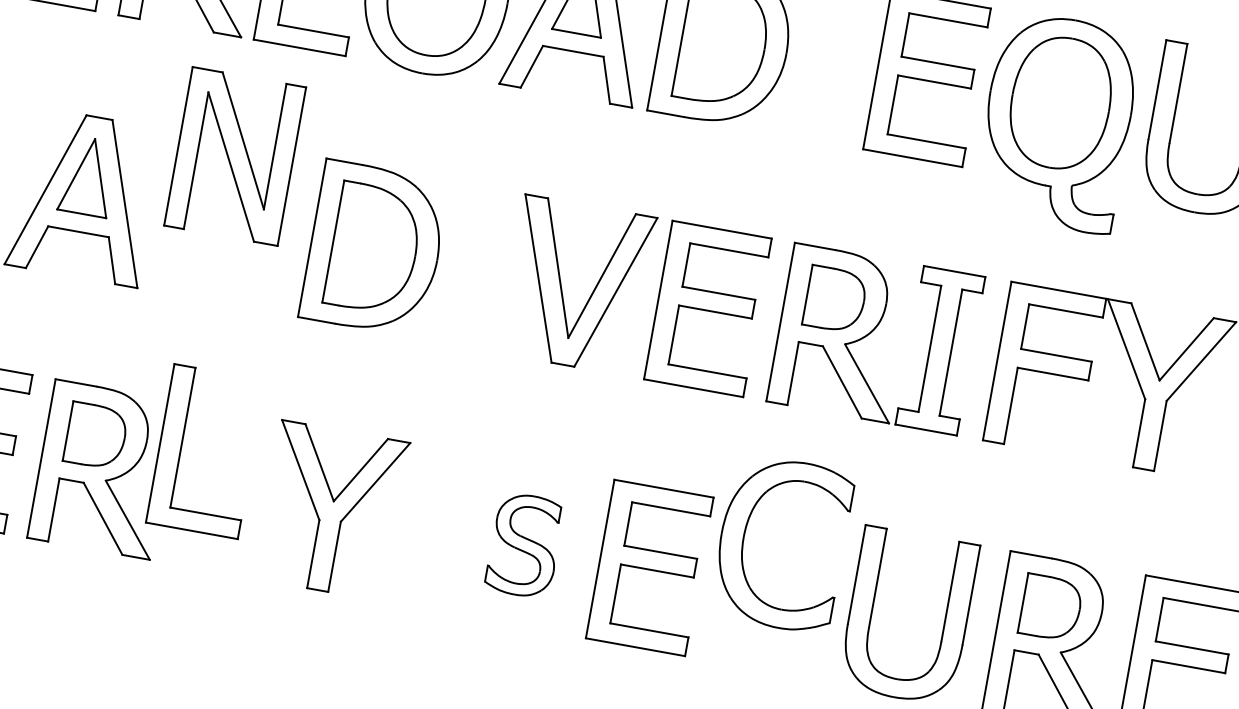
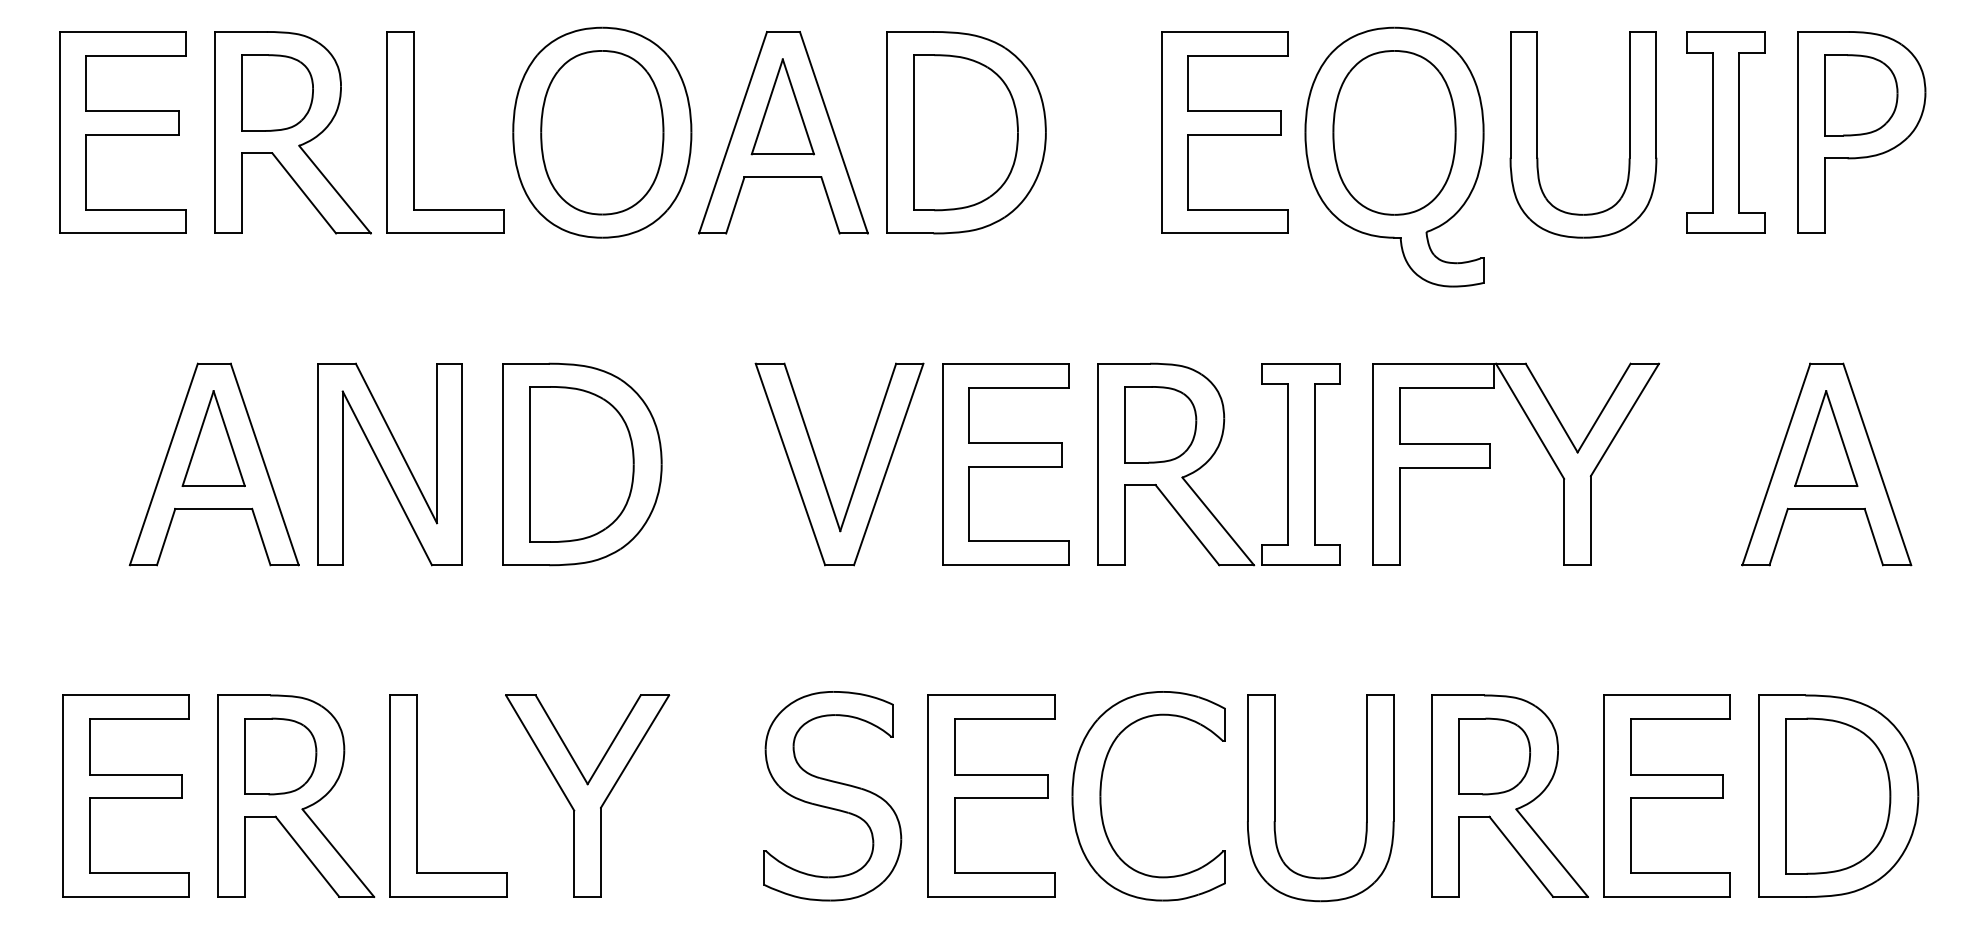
part: (234, 156) -> (389, 464), moved
part: (181, 446) -> (417, 795), moved
part: (744, 537) -> (1101, 796), moved
part: (524, 545) -> (832, 796), size x1.67

